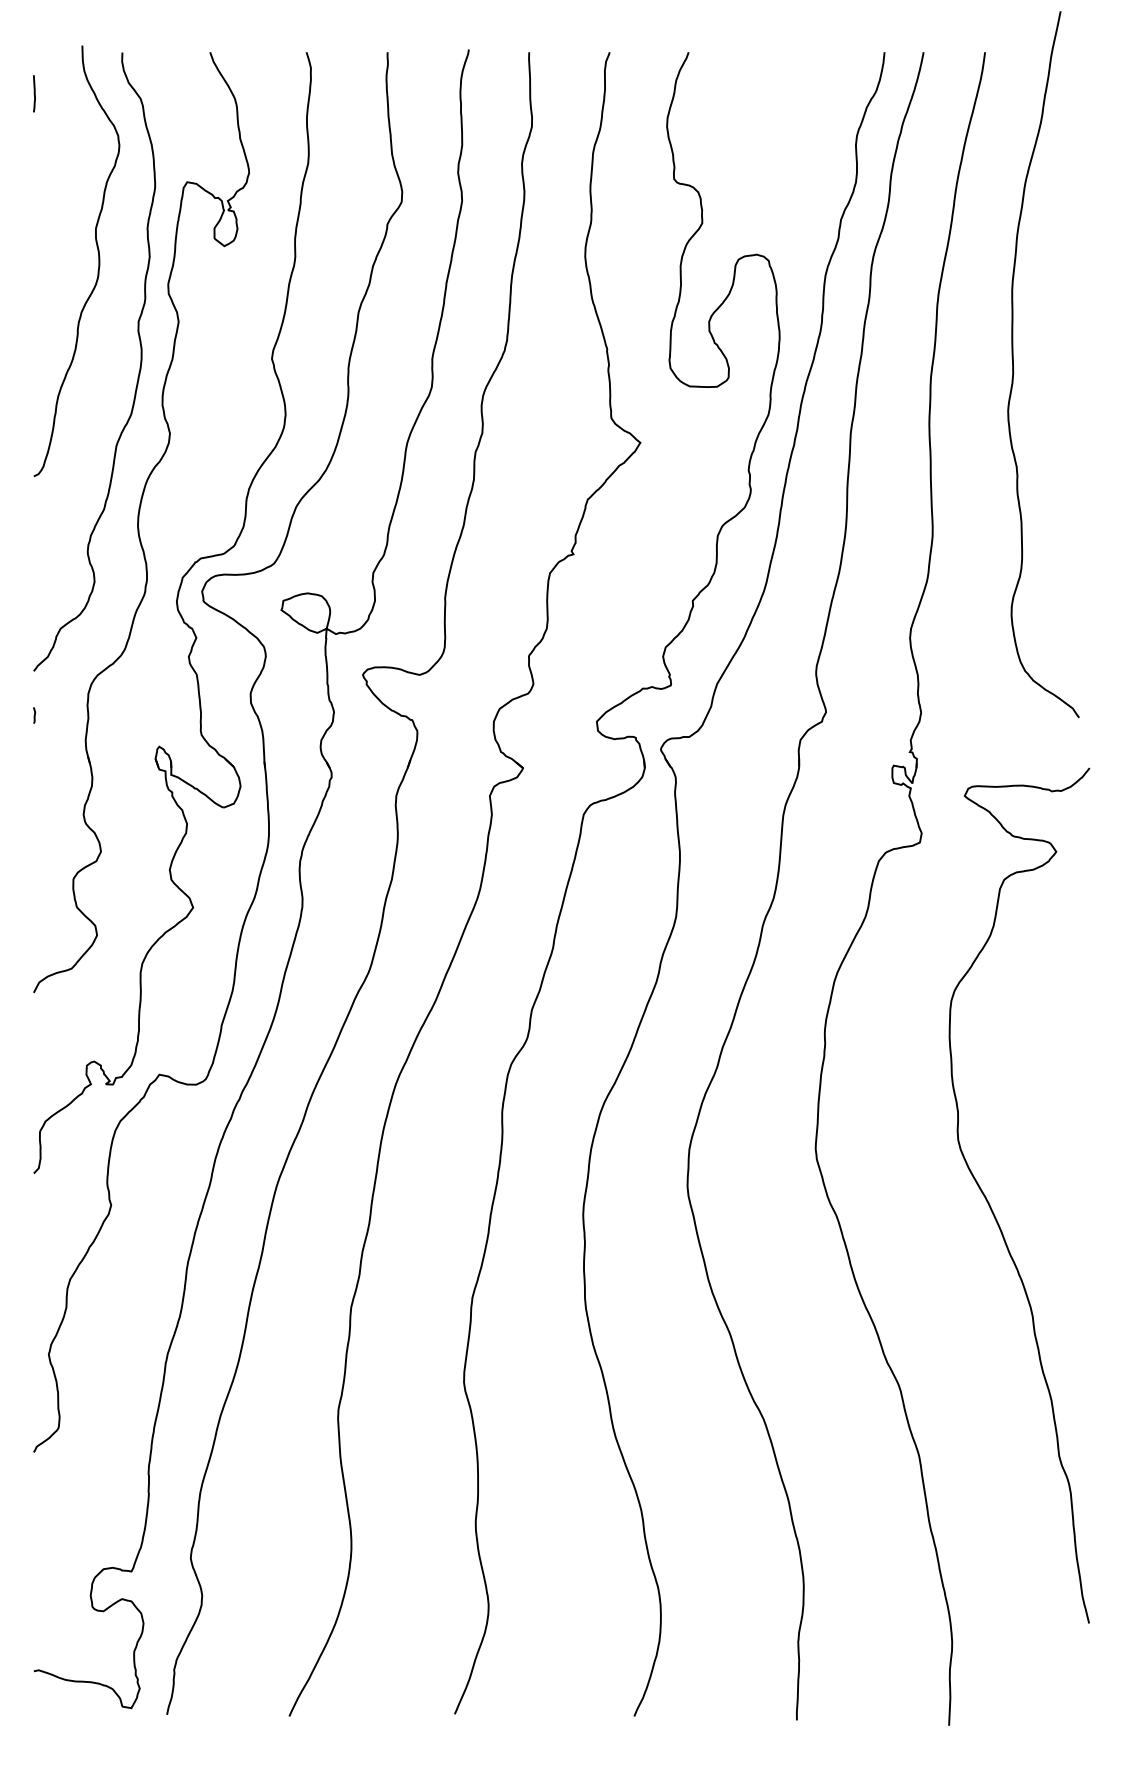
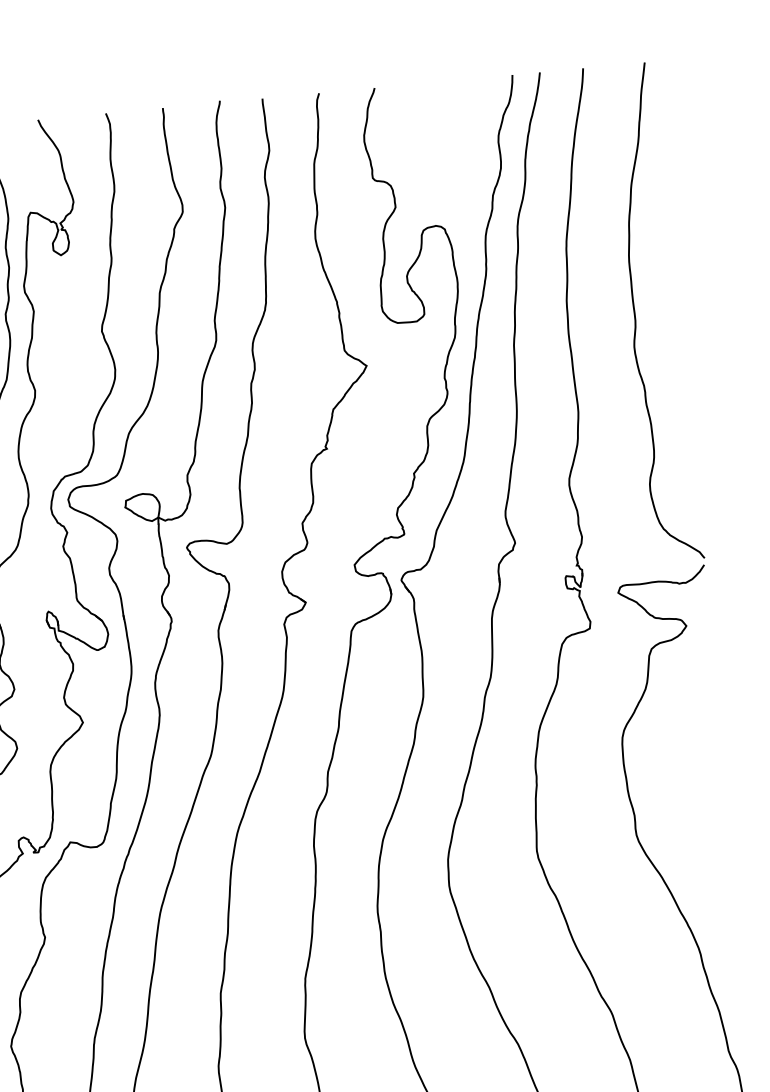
curve: (1014, 371) -> (636, 318), moved

